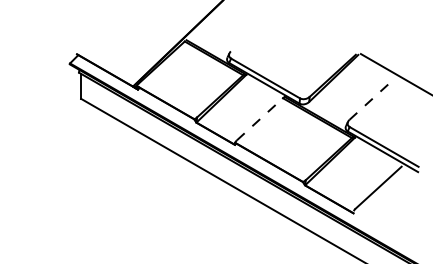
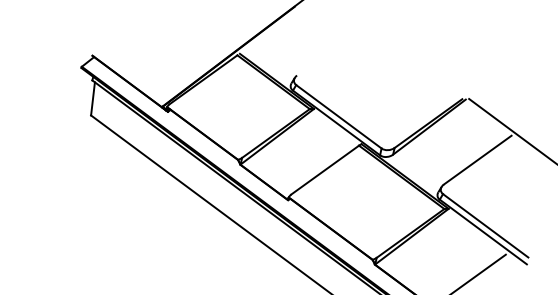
line: (372, 98) -> (477, 159), dashed -> solid
line: (260, 118) -> (326, 169), dashed -> solid

